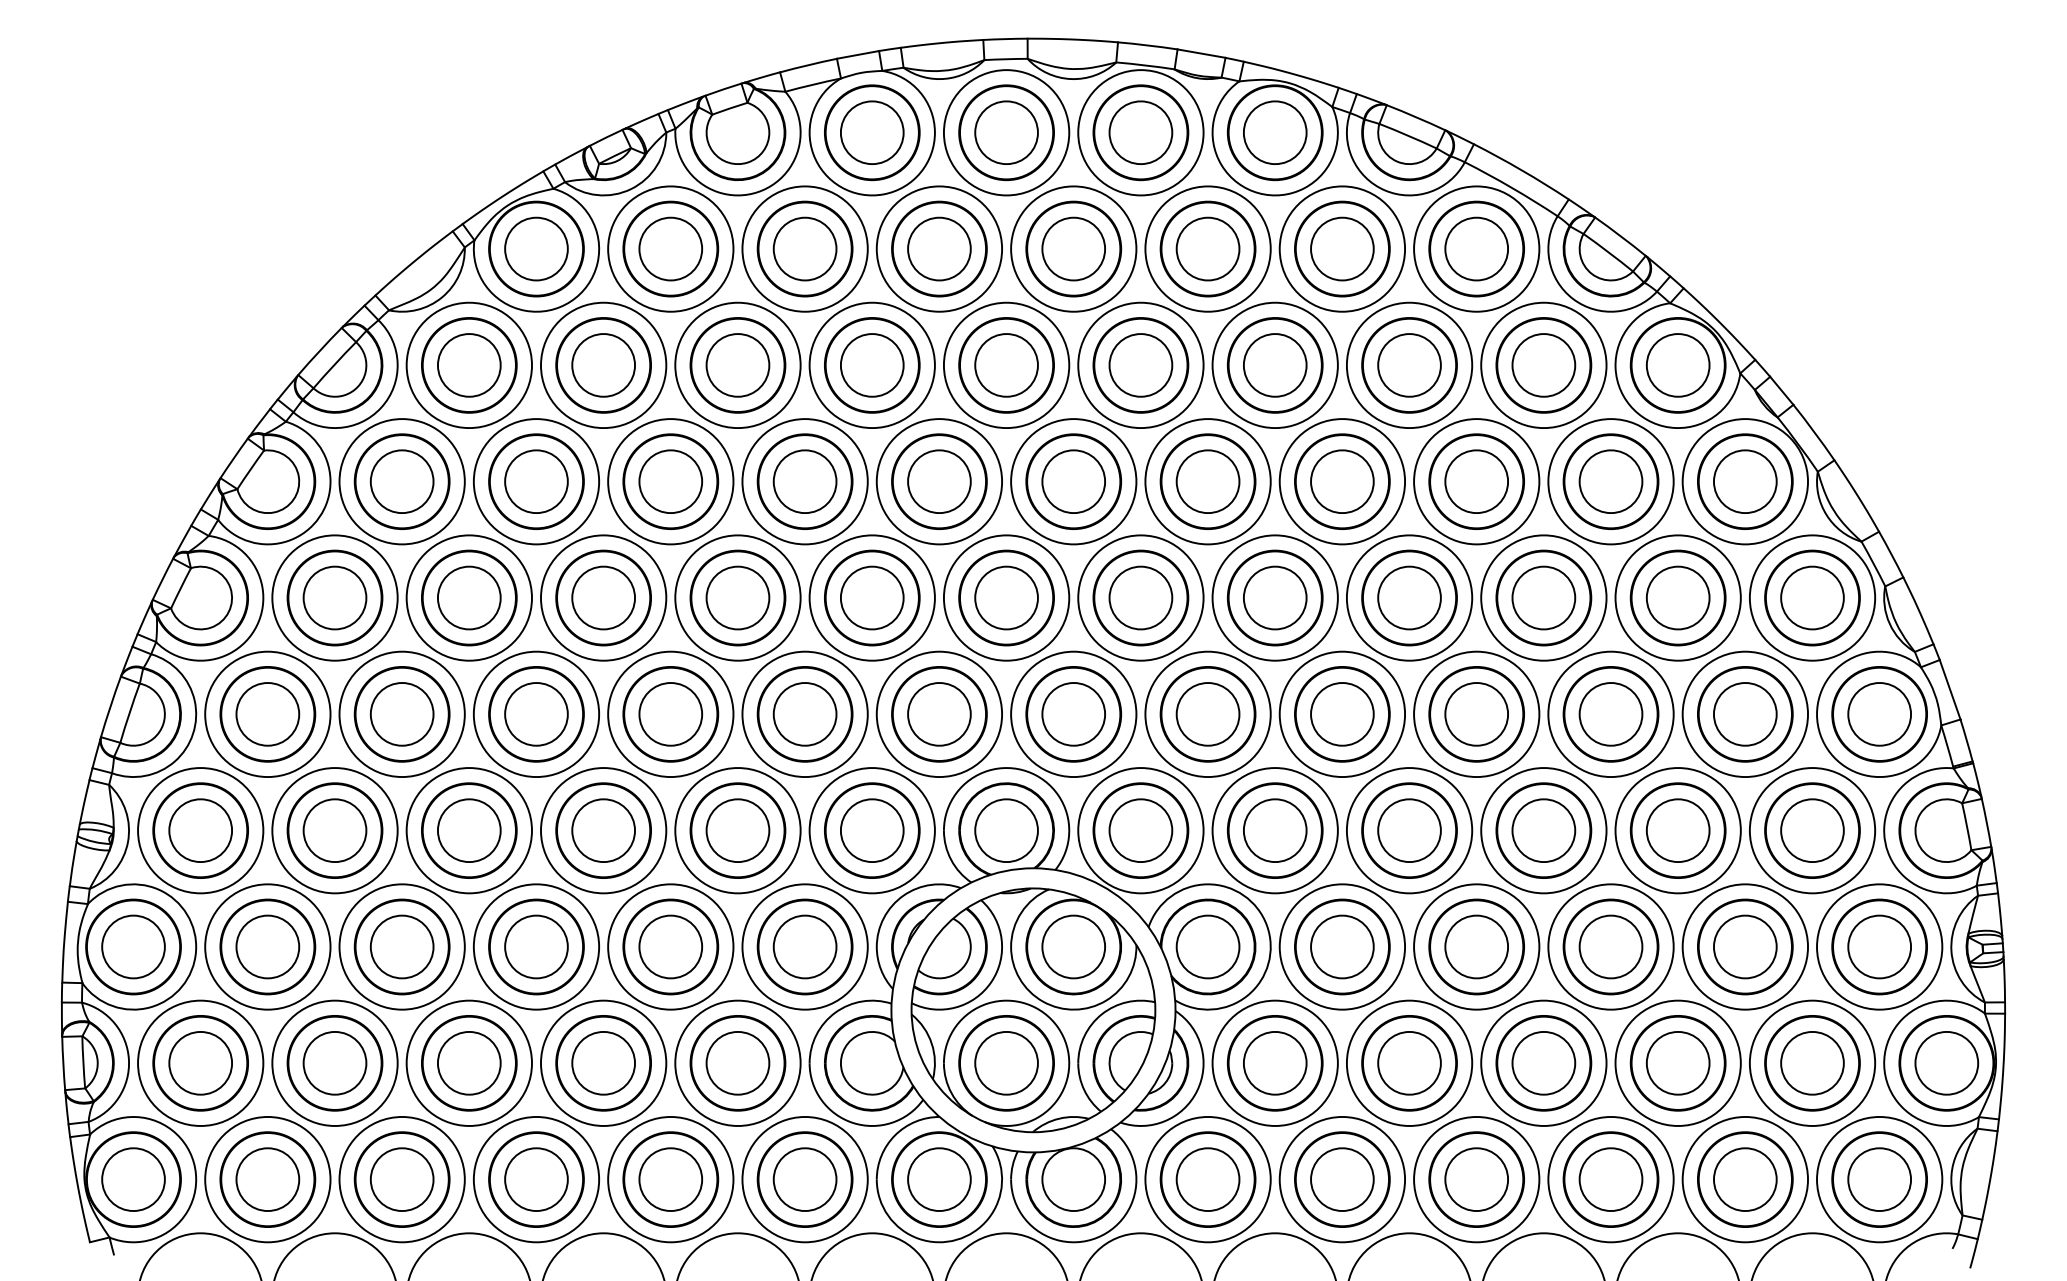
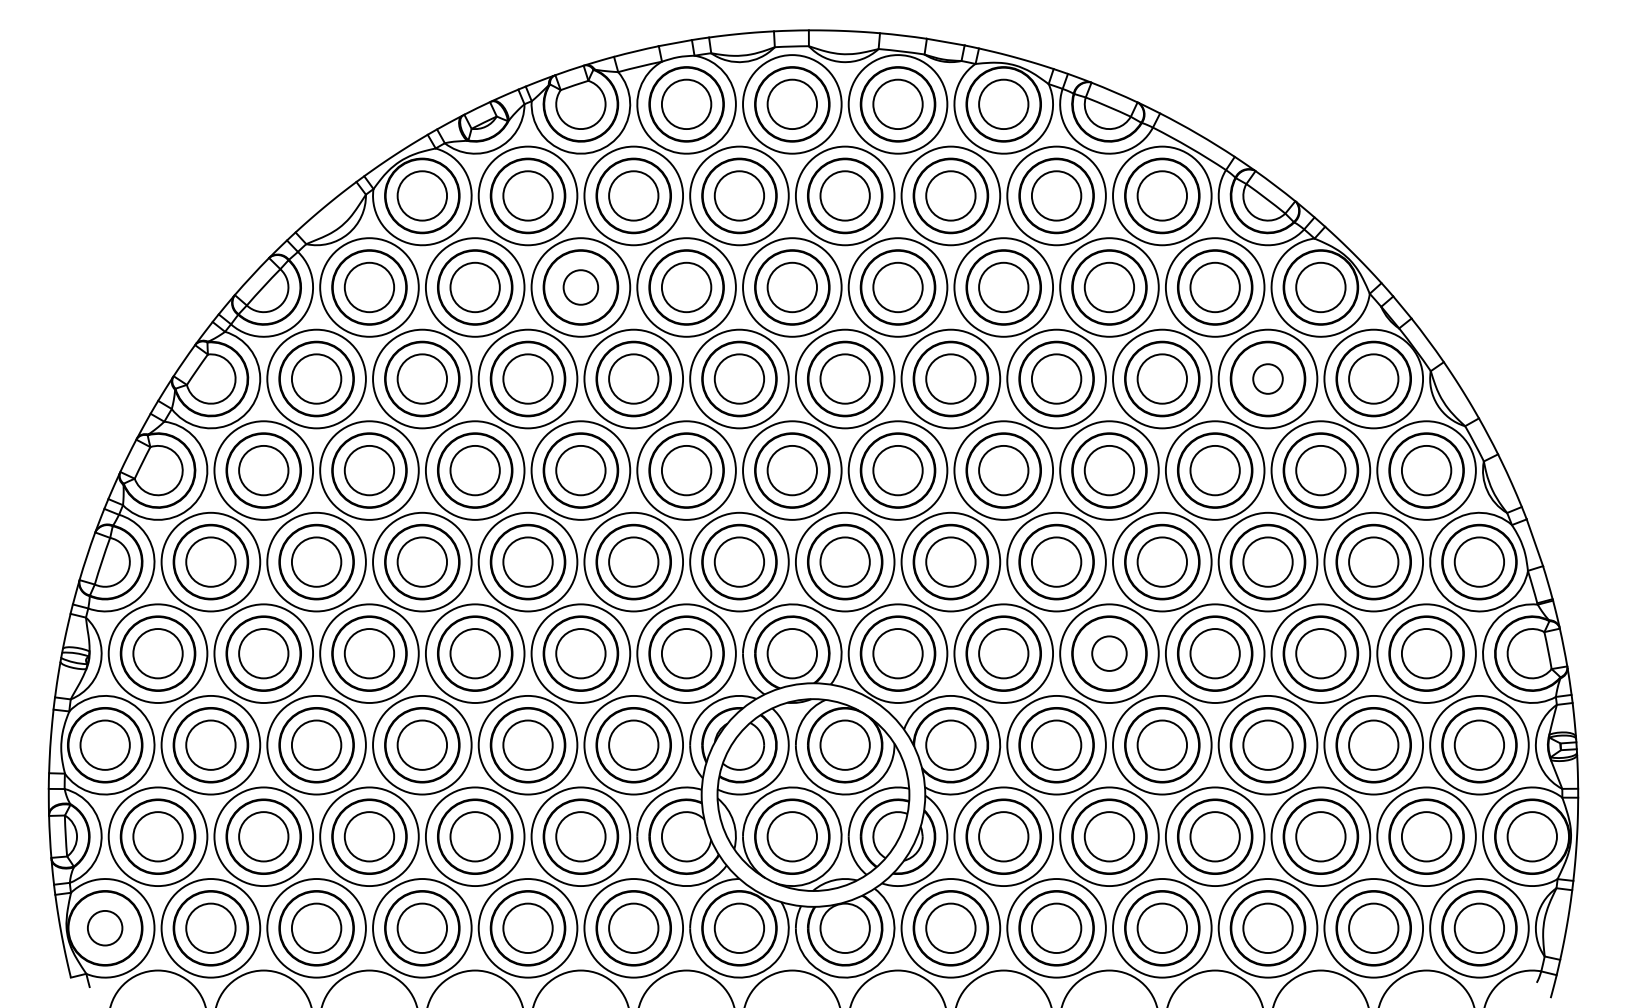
circle: (737, 365) -> (580, 287), size x0.7
circle: (1610, 481) -> (1267, 378), size x0.6
circle: (1409, 830) -> (1109, 653), size x0.7
circle: (132, 1178) -> (104, 927), size x0.7

